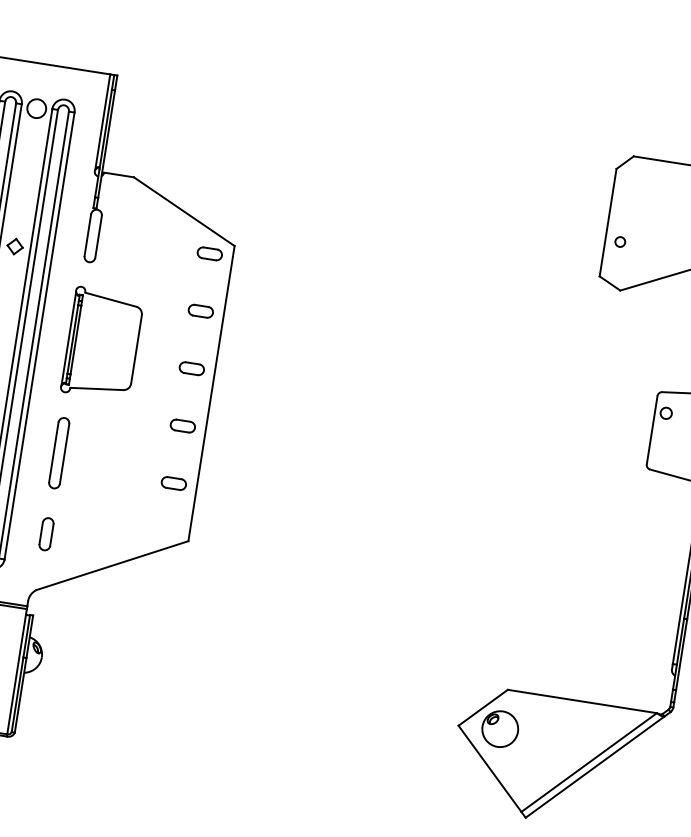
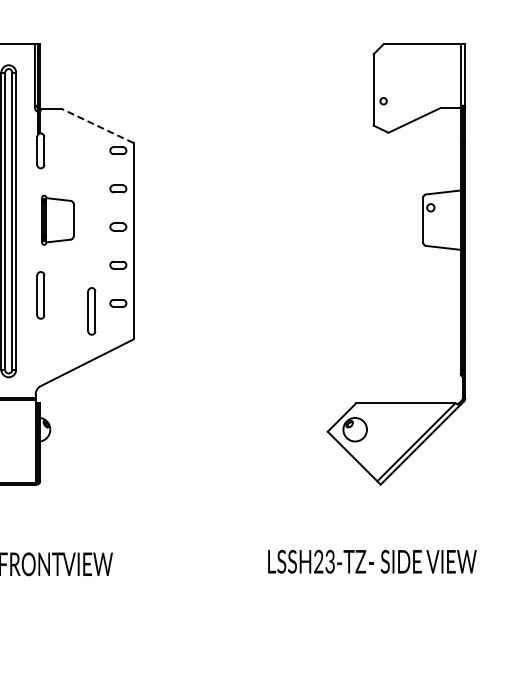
line: (182, 210) -> (96, 125), solid -> dashed
part: (101, 344) -> (57, 220), size x0.7
part: (131, 489) -> (91, 311), added
part: (46, 532) -> (40, 348), removed

